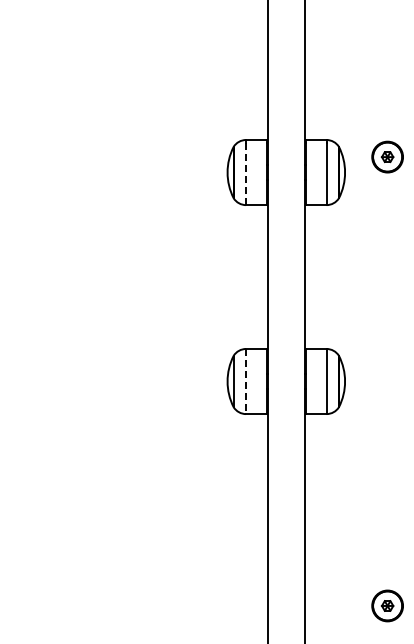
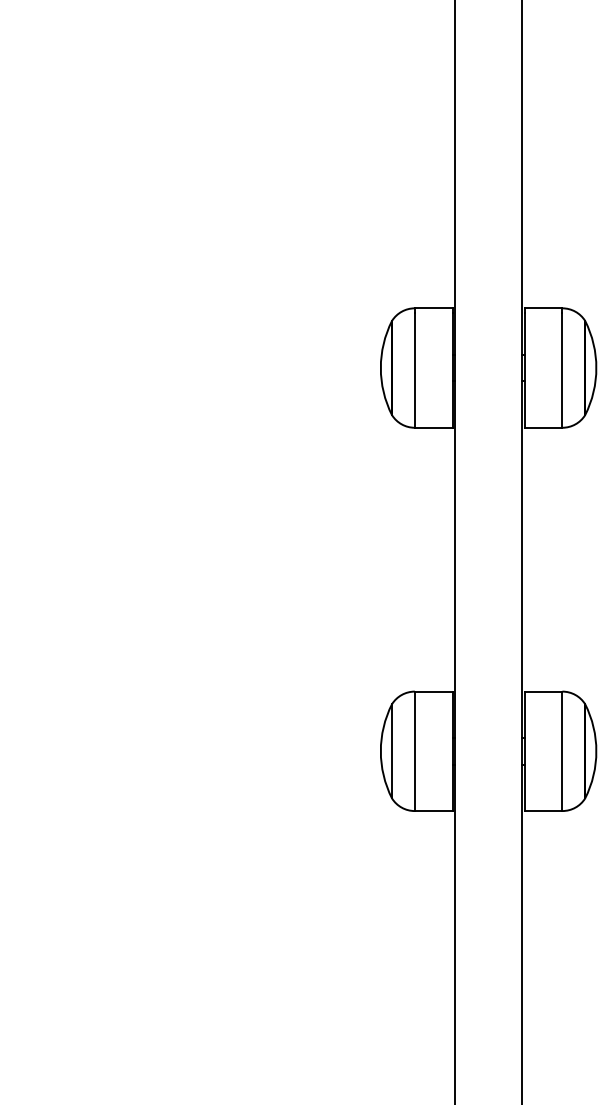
line: (246, 174) -> (415, 371), dashed -> solid
line: (246, 381) -> (415, 751), dashed -> solid

